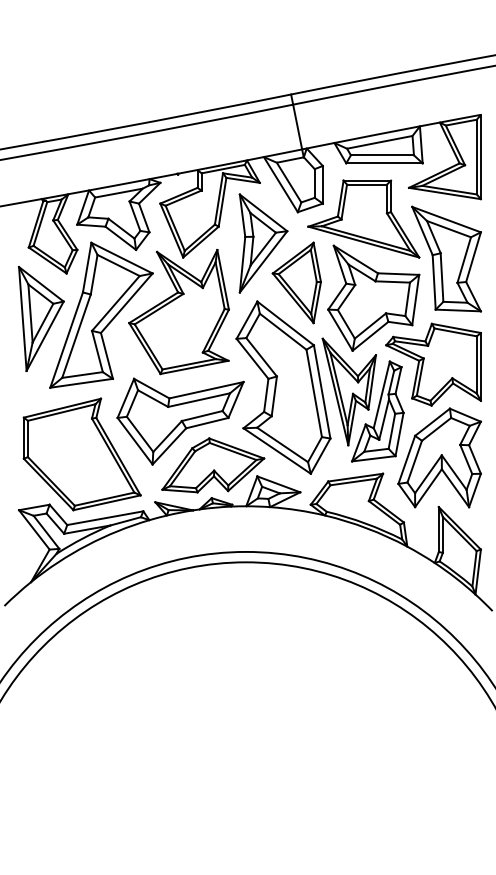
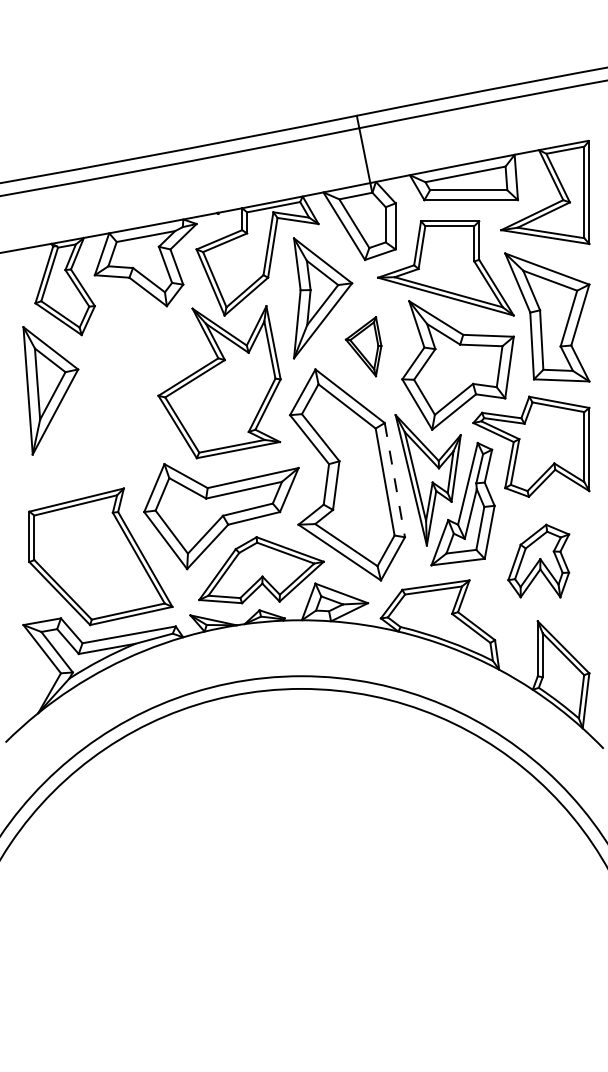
part: (296, 282) -> (363, 346), size x0.6
part: (101, 314) -> (124, 385), removed
line: (322, 392) -> (395, 480), solid -> dashed
part: (439, 457) -> (538, 560), size x0.6

